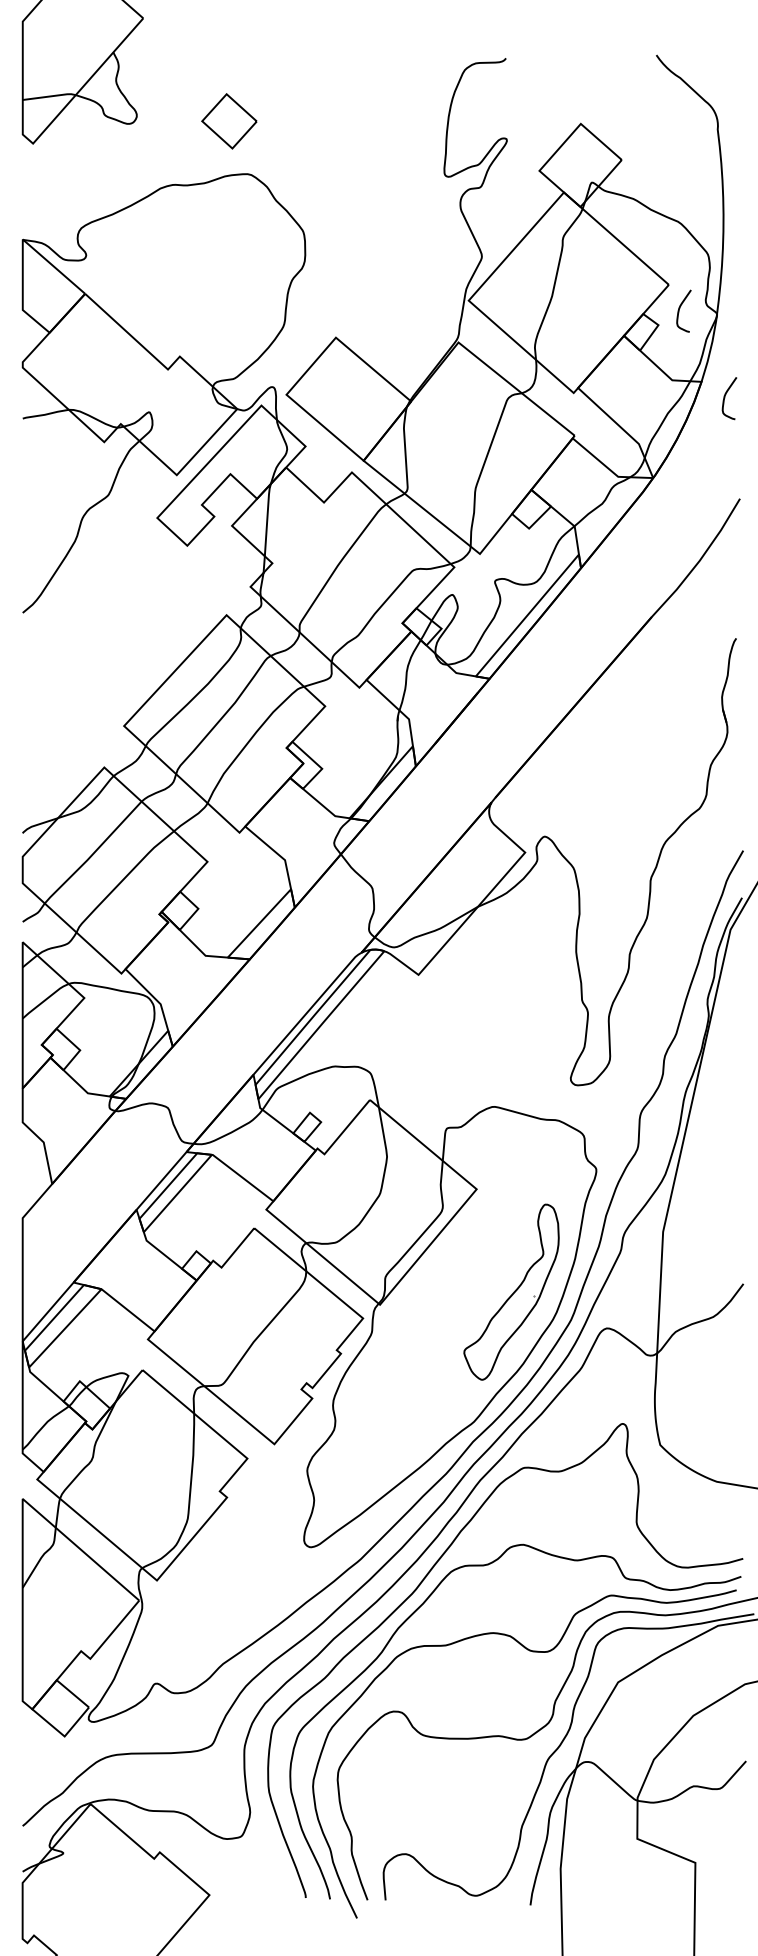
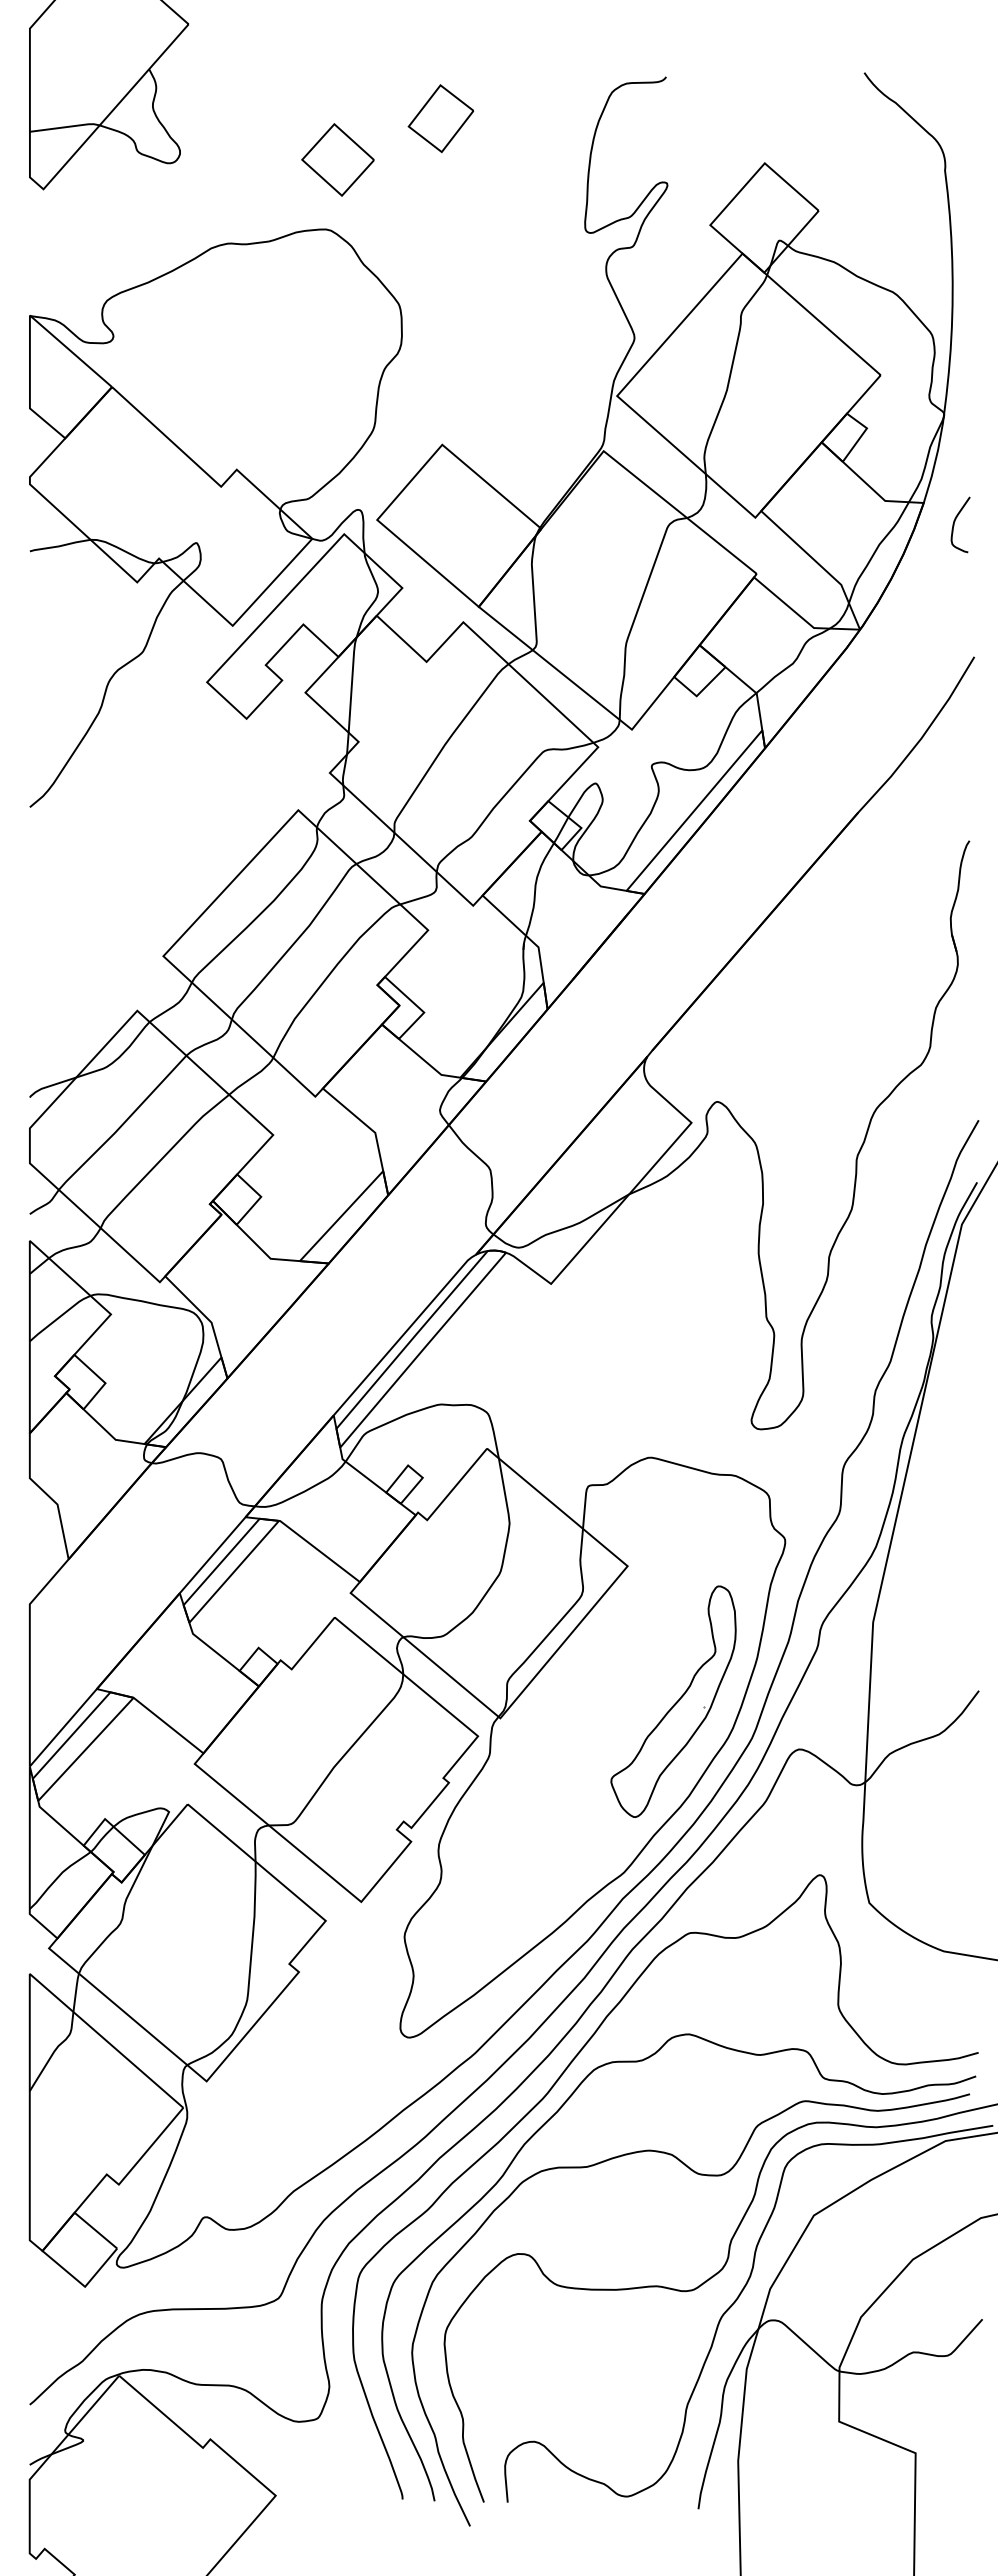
part: (334, 89) -> (440, 118), added
part: (229, 121) -> (337, 159), moved
curve: (680, 308) -> (895, 406), removed

